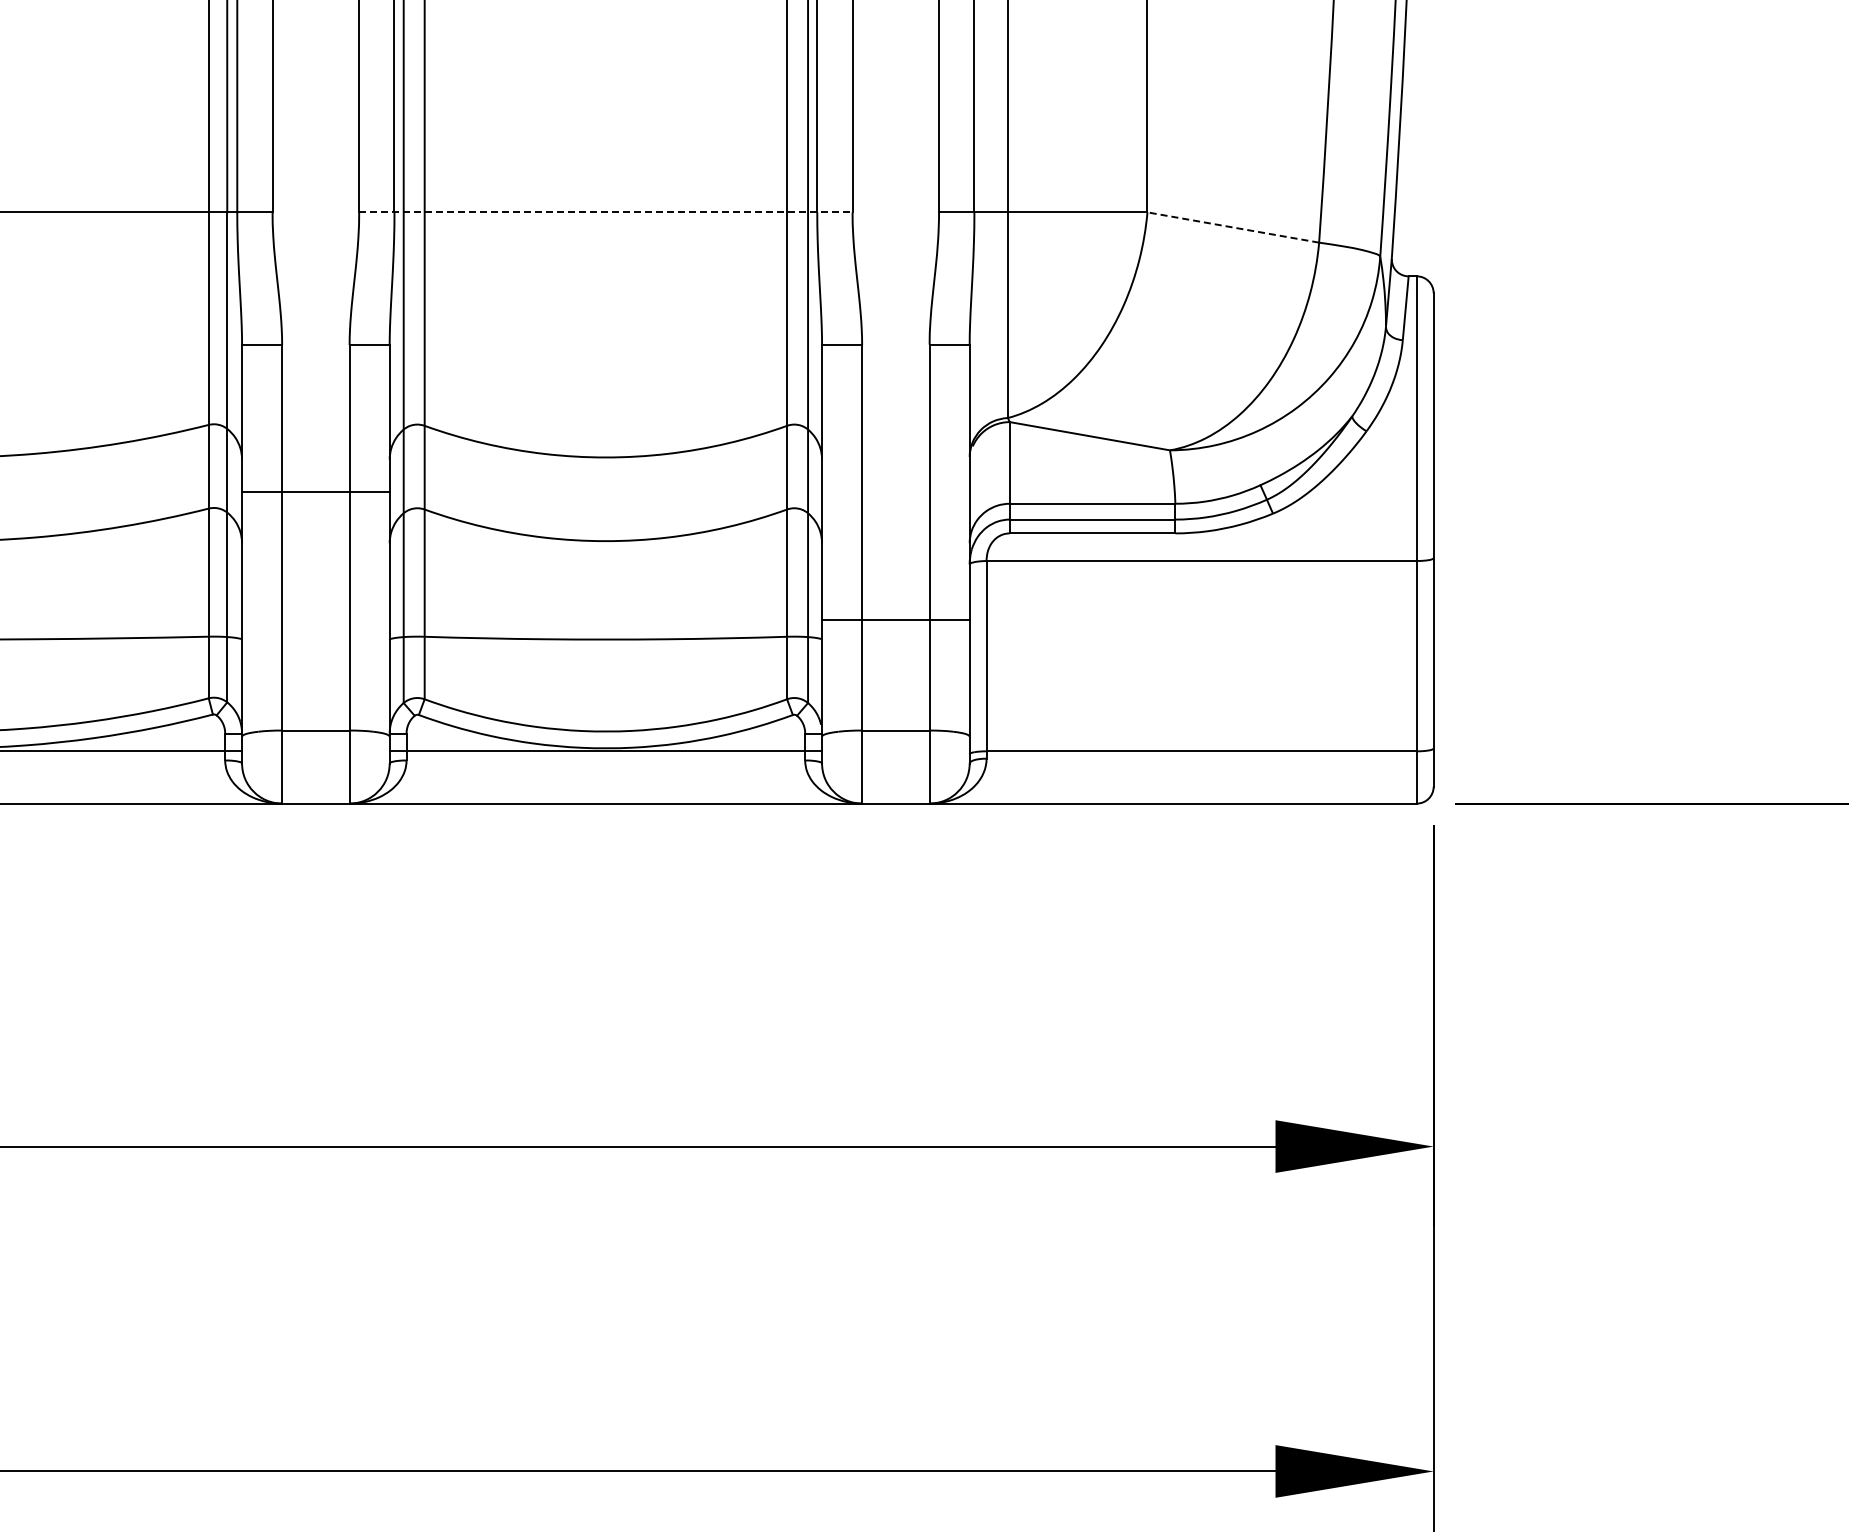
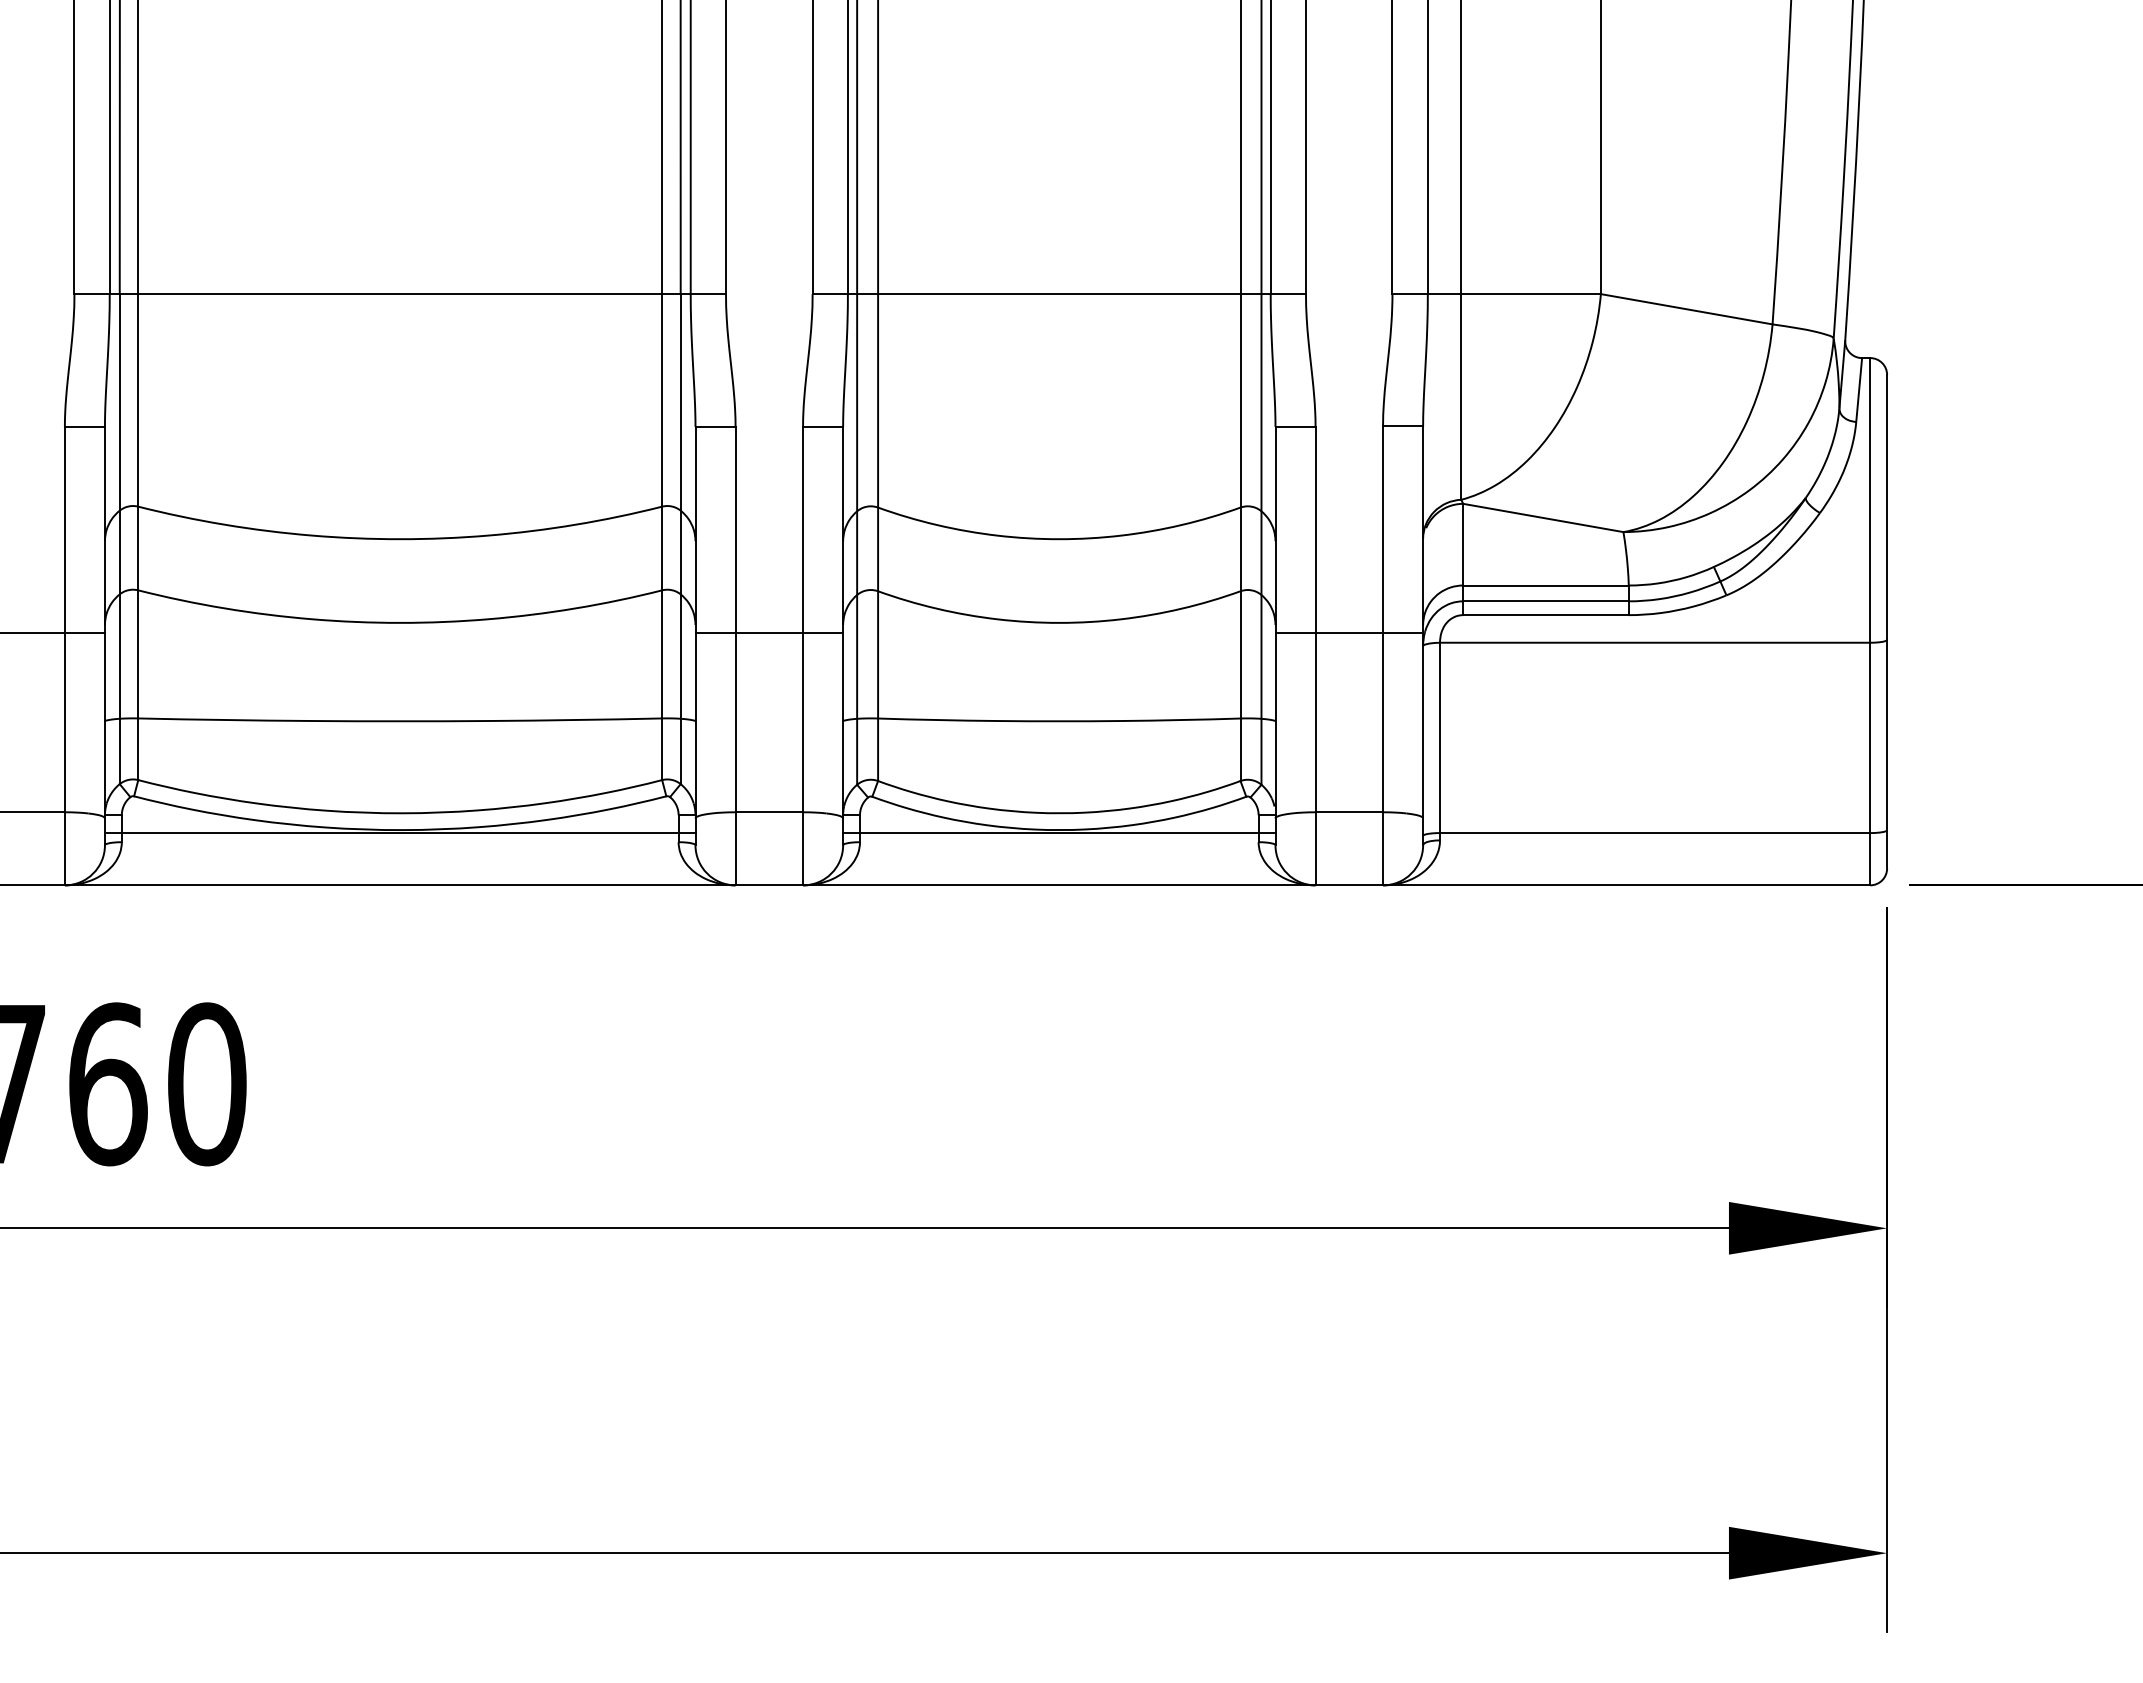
line: (606, 212) -> (1059, 294), dashed -> solid
line: (1233, 227) -> (1686, 309), dashed -> solid
line: (316, 491) -> (769, 632), moved
line: (896, 619) -> (1349, 632), moved

